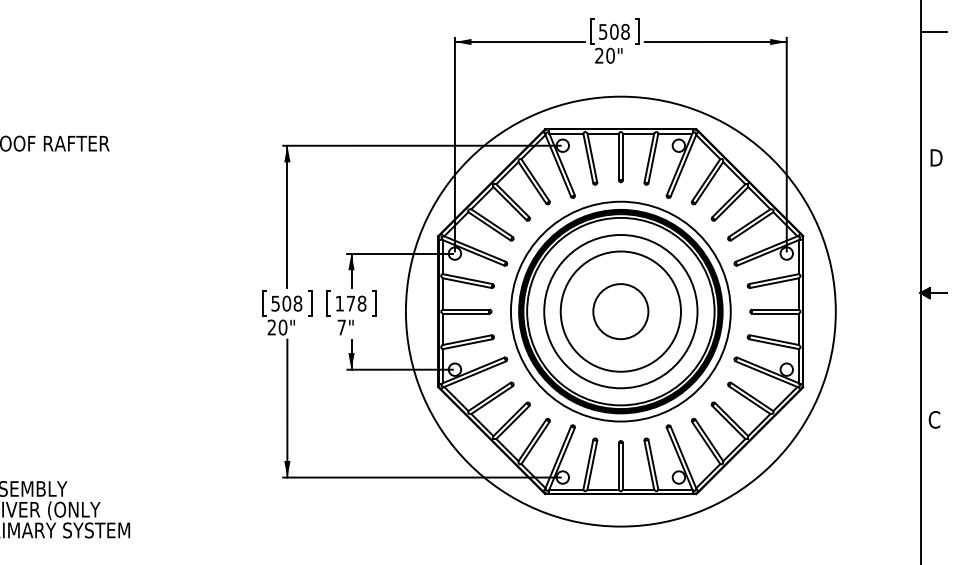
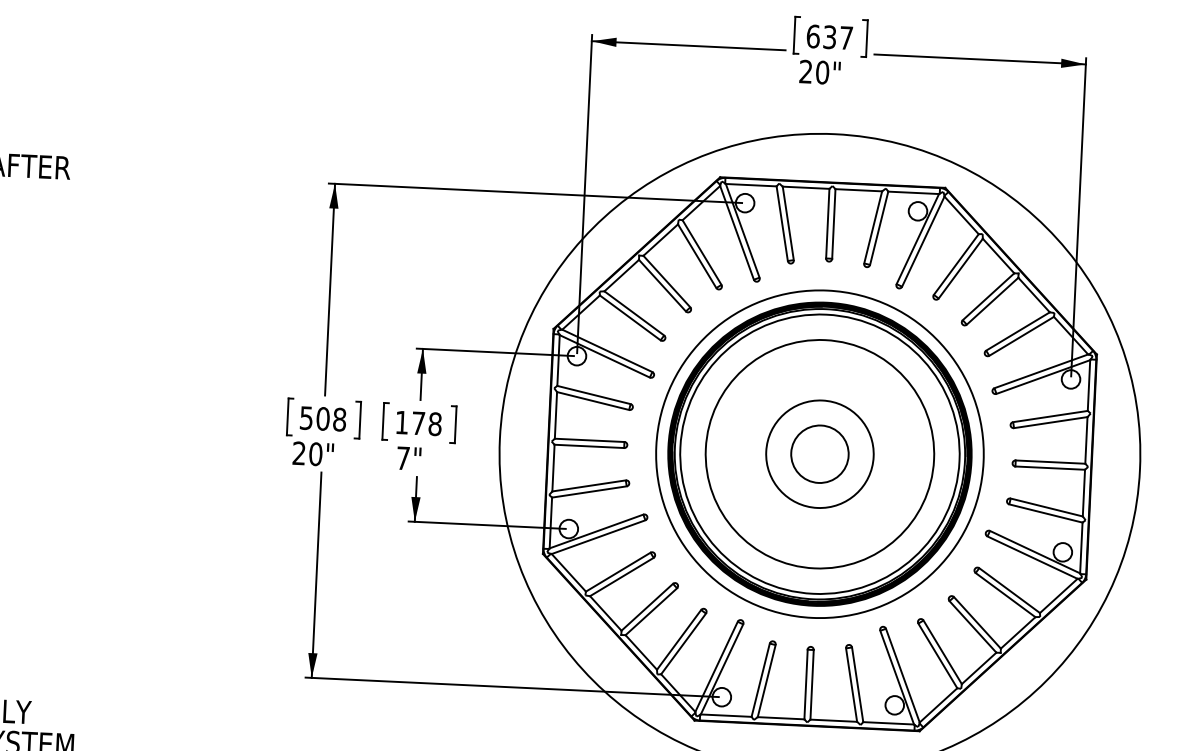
text: (614, 31) -> (830, 36), 508 -> 637
circle: (620, 311) -> (819, 454), size x0.6
circle: (620, 311) -> (819, 454), size x0.7

